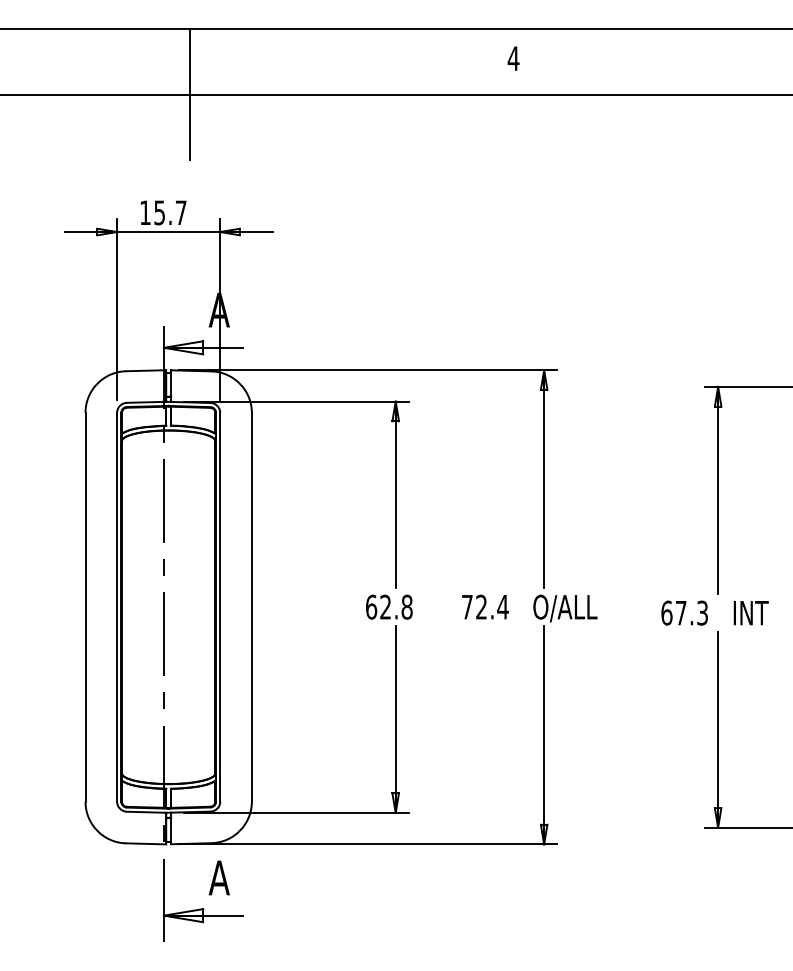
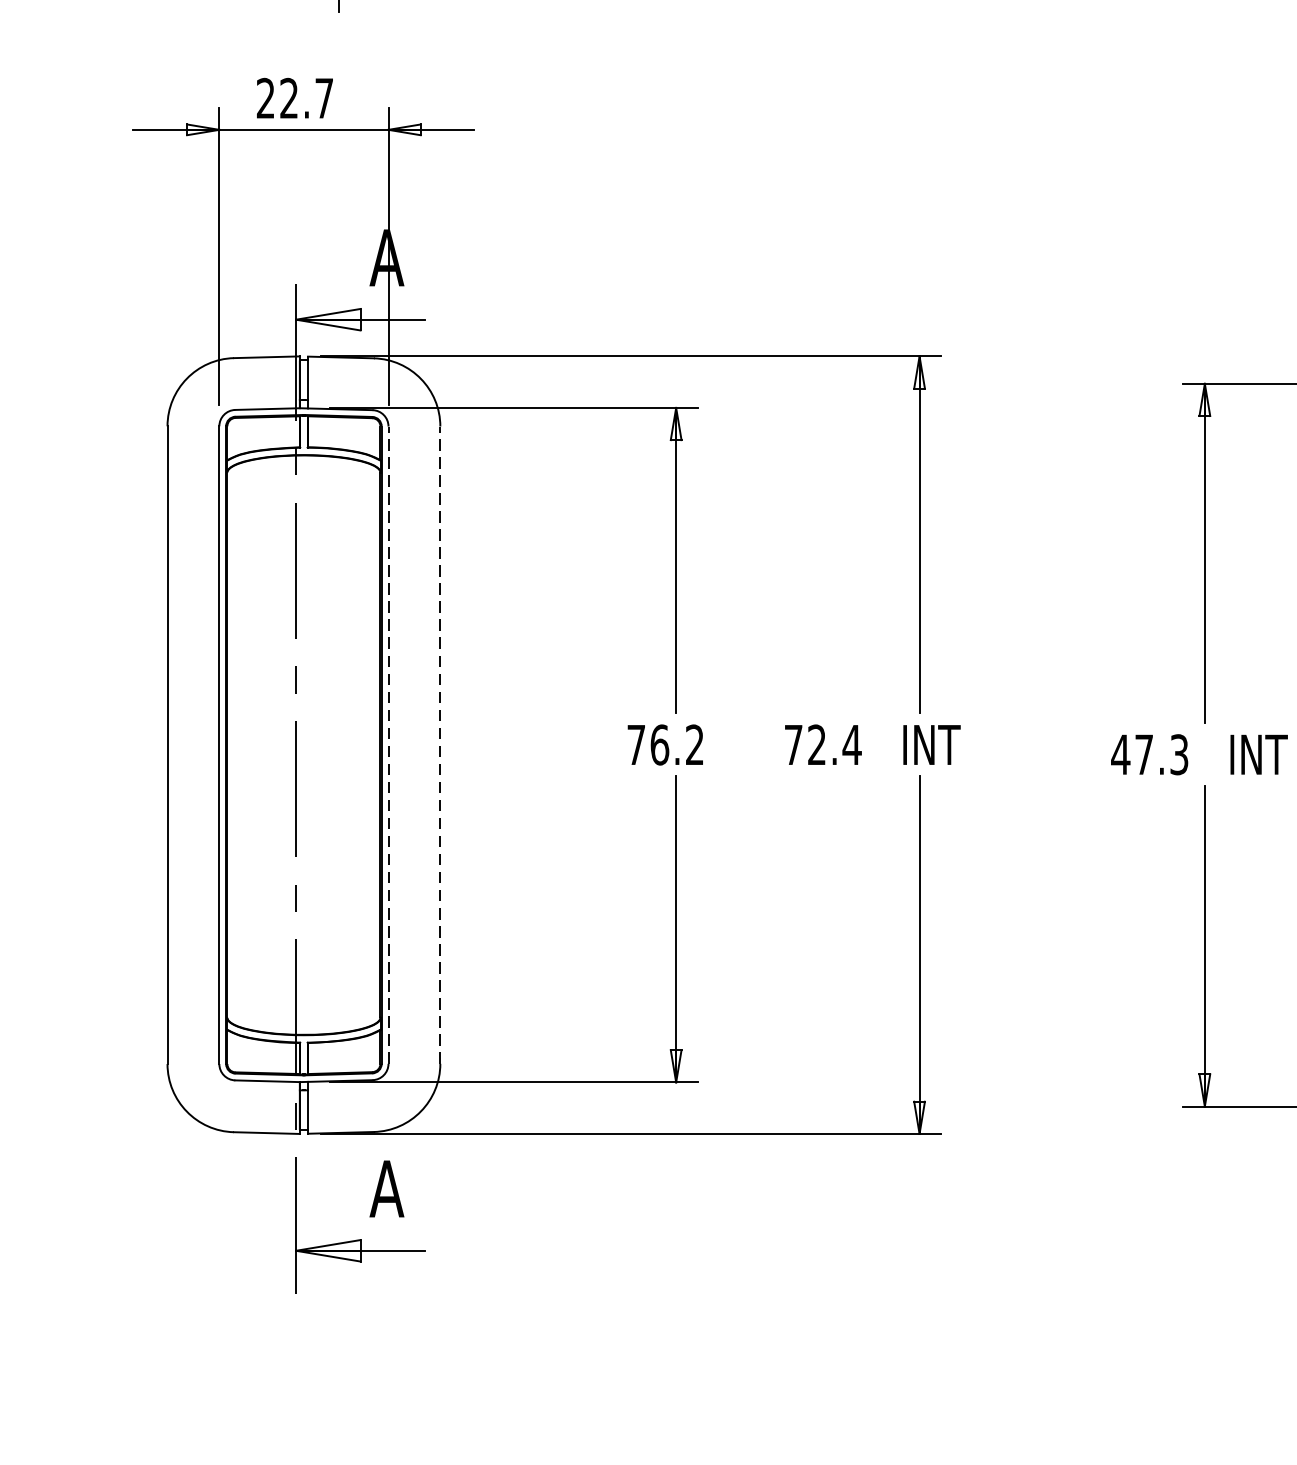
text: (152, 212) -> (277, 97), 15.7 -> 22.7
line: (220, 606) -> (388, 743), solid -> dashed
line: (251, 606) -> (439, 743), solid -> dashed
text: (389, 606) -> (665, 743), 62.8 -> 76.2
text: (565, 608) -> (954, 747), O/ALL -> INT
text: (666, 612) -> (1120, 753), 67.3 -> 47.3

